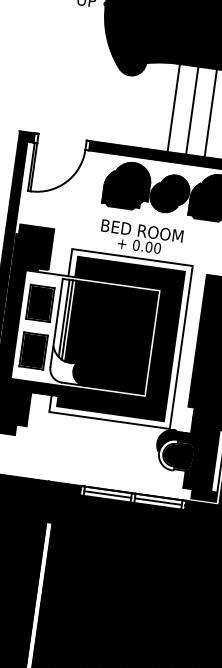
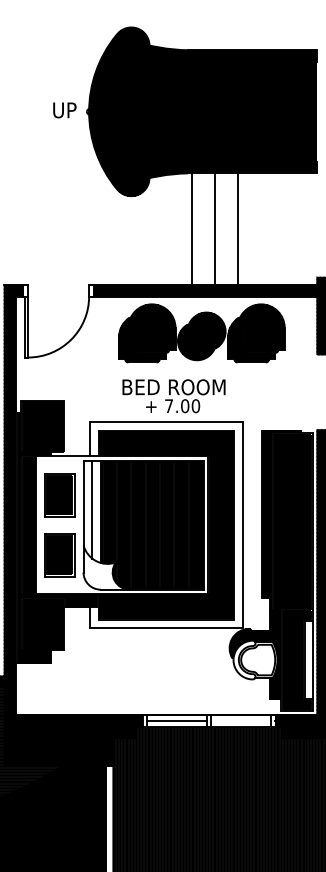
text: (135, 245) -> (168, 406), 0.00 -> 7.00
line: (67, 319) -> (96, 510), removed
hatch: (178, 455) -> (258, 659), removed
line: (157, 501) -> (240, 720), removed

